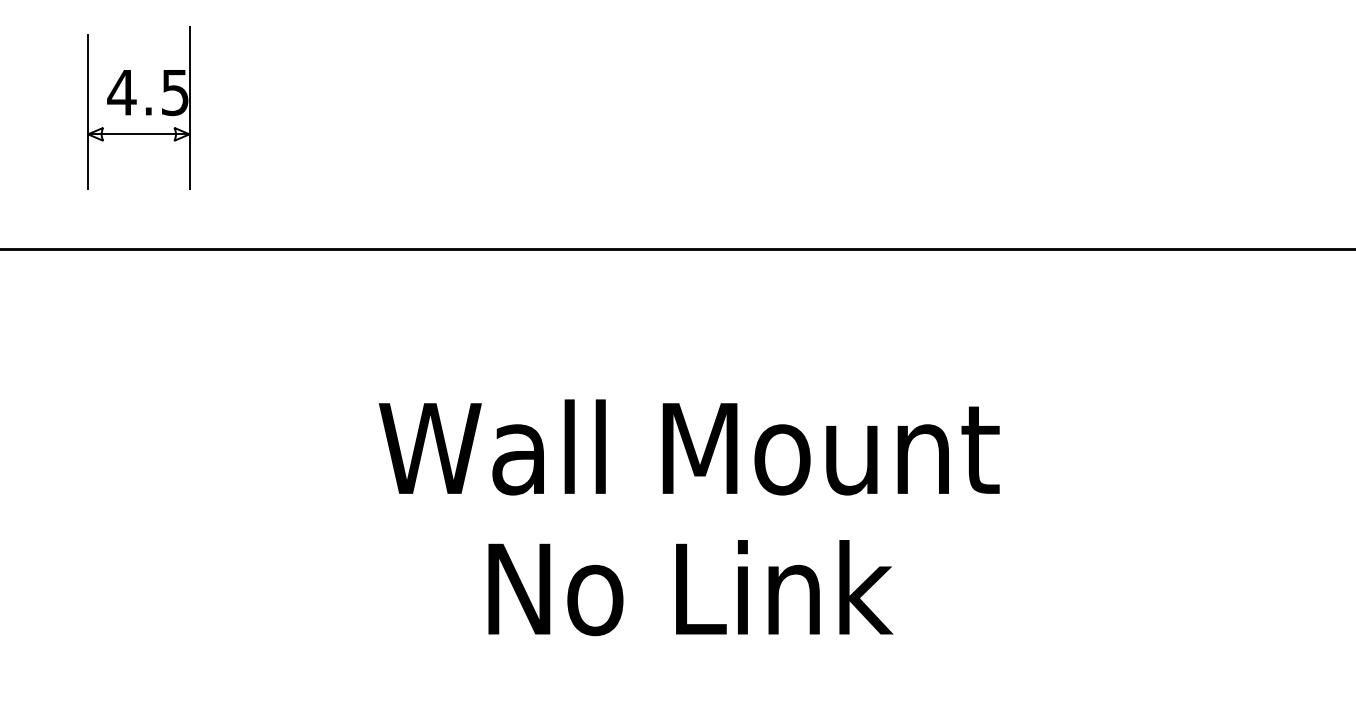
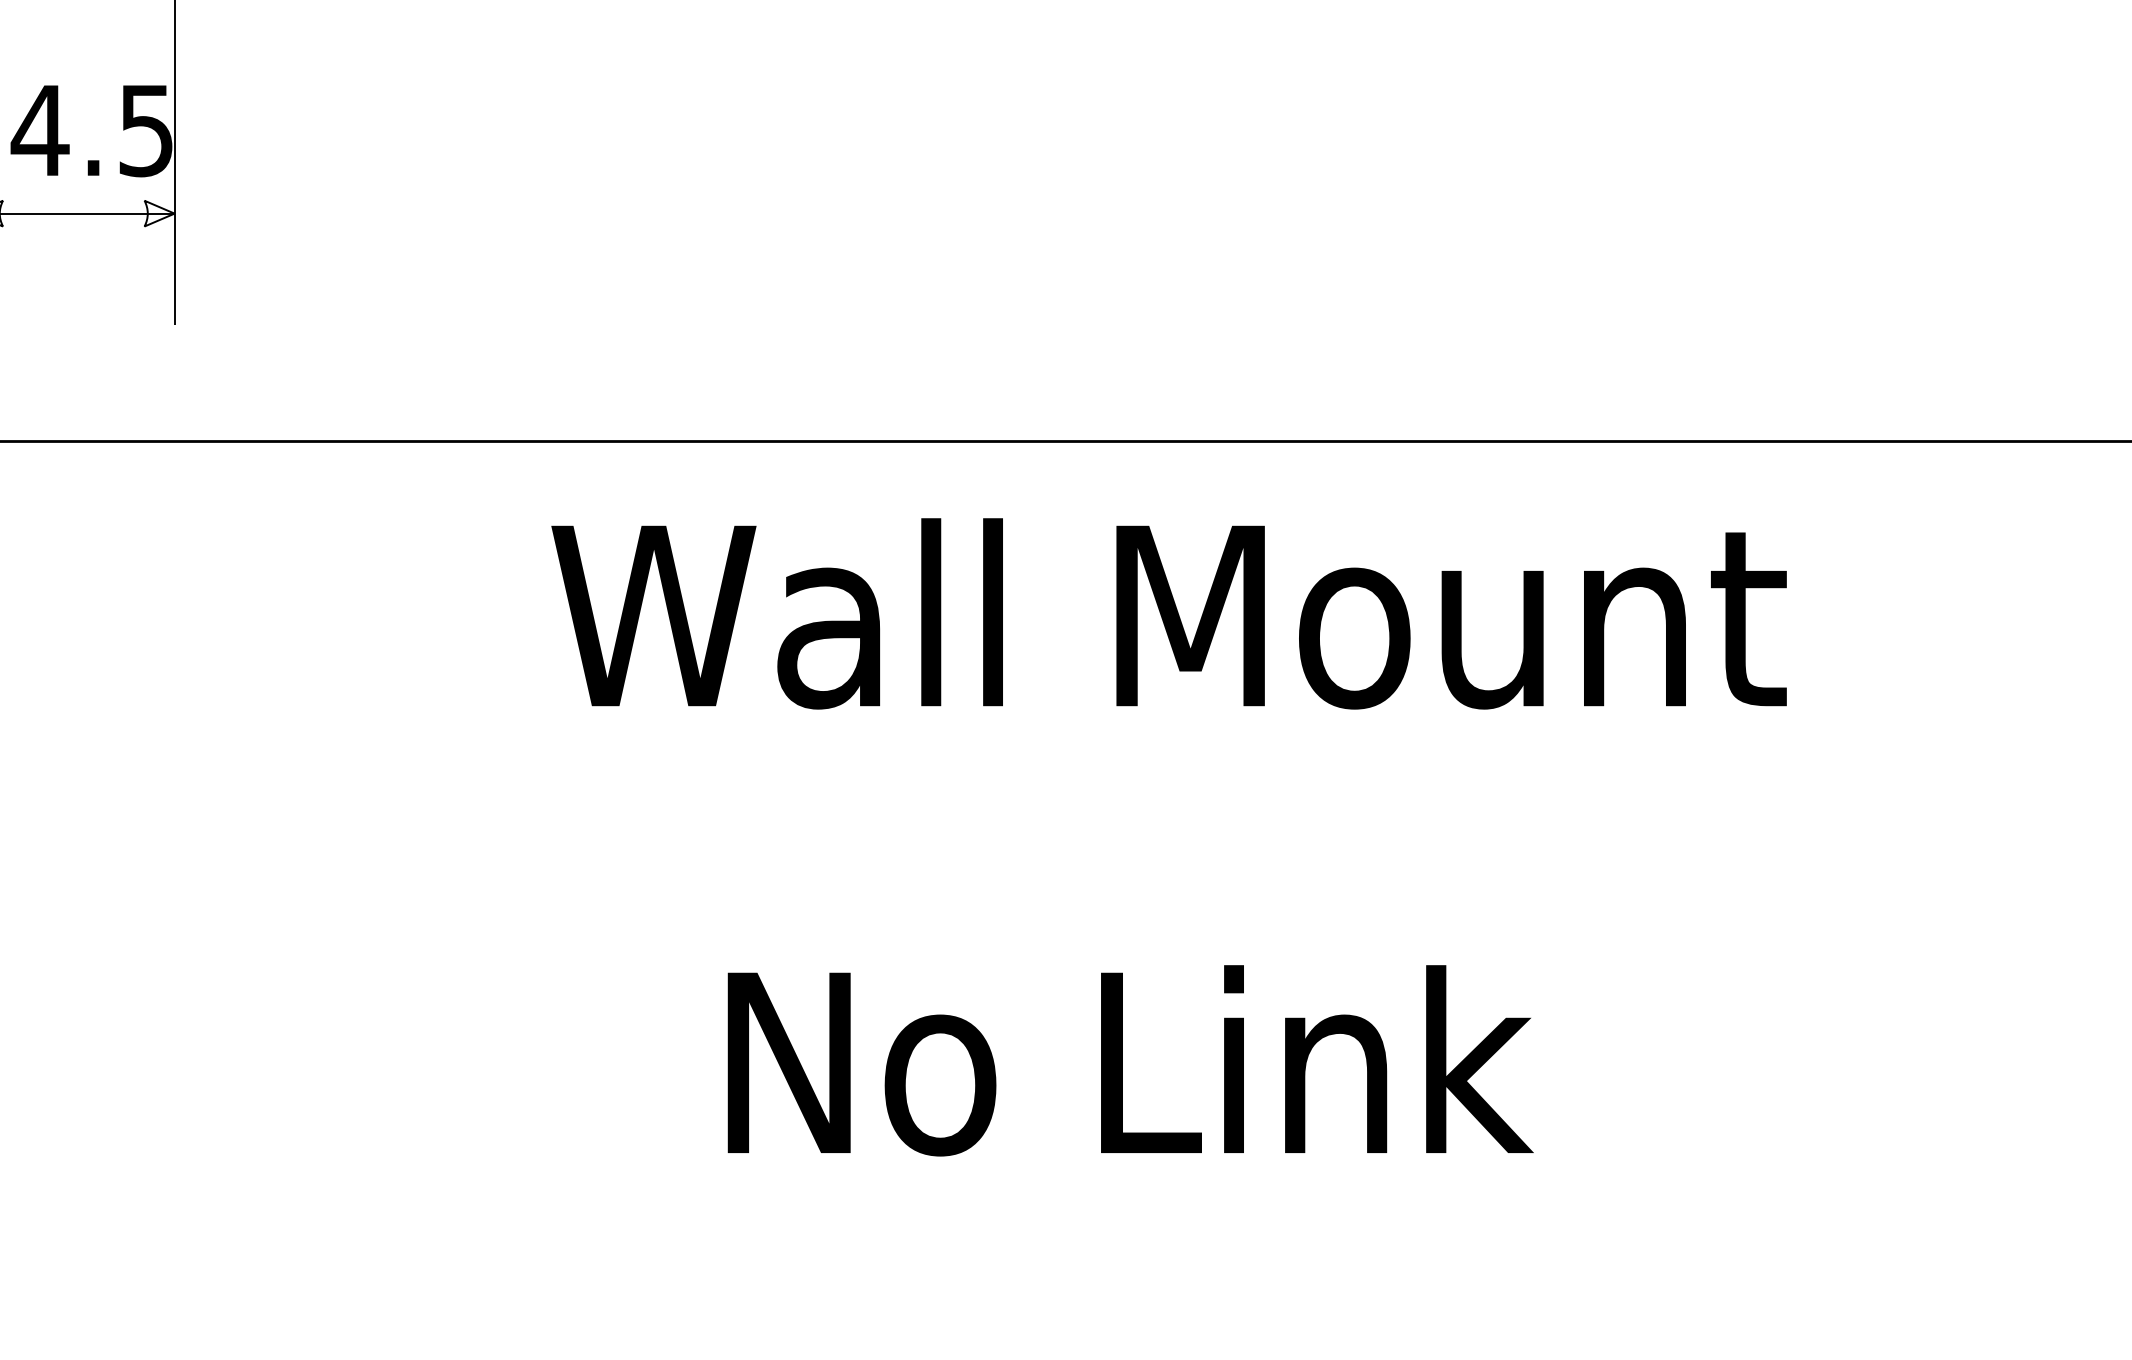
text: (689, 447) -> (1169, 613), moved
text: (690, 588) -> (1129, 1061), moved

